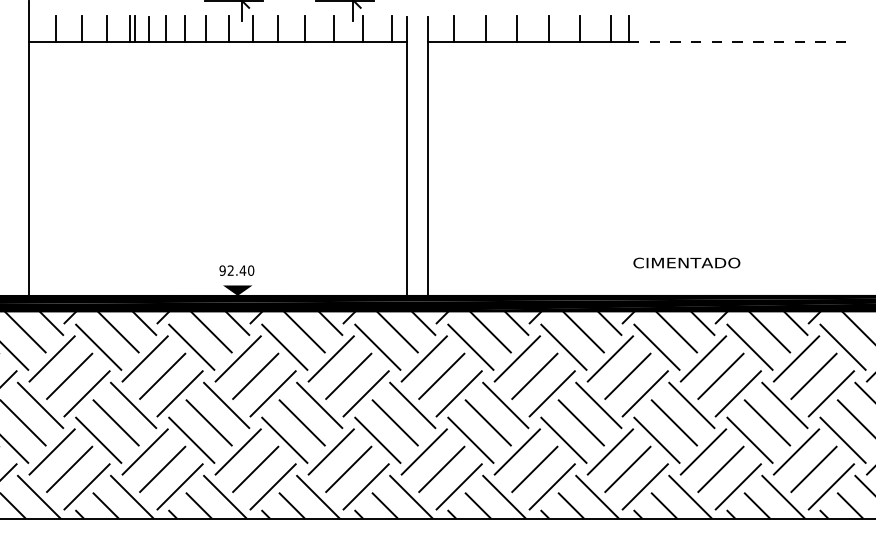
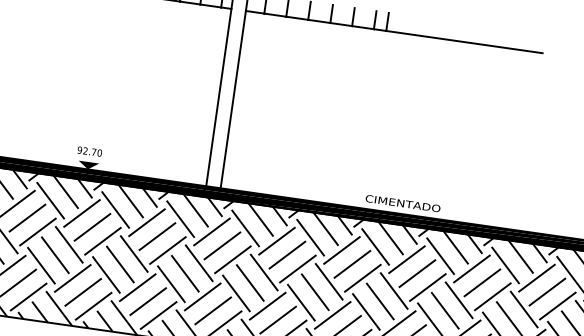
line: (740, 42) -> (464, 42), dashed -> solid
text: (686, 262) -> (402, 203), moved
text: (242, 270) -> (93, 152), 92.40 -> 92.70

